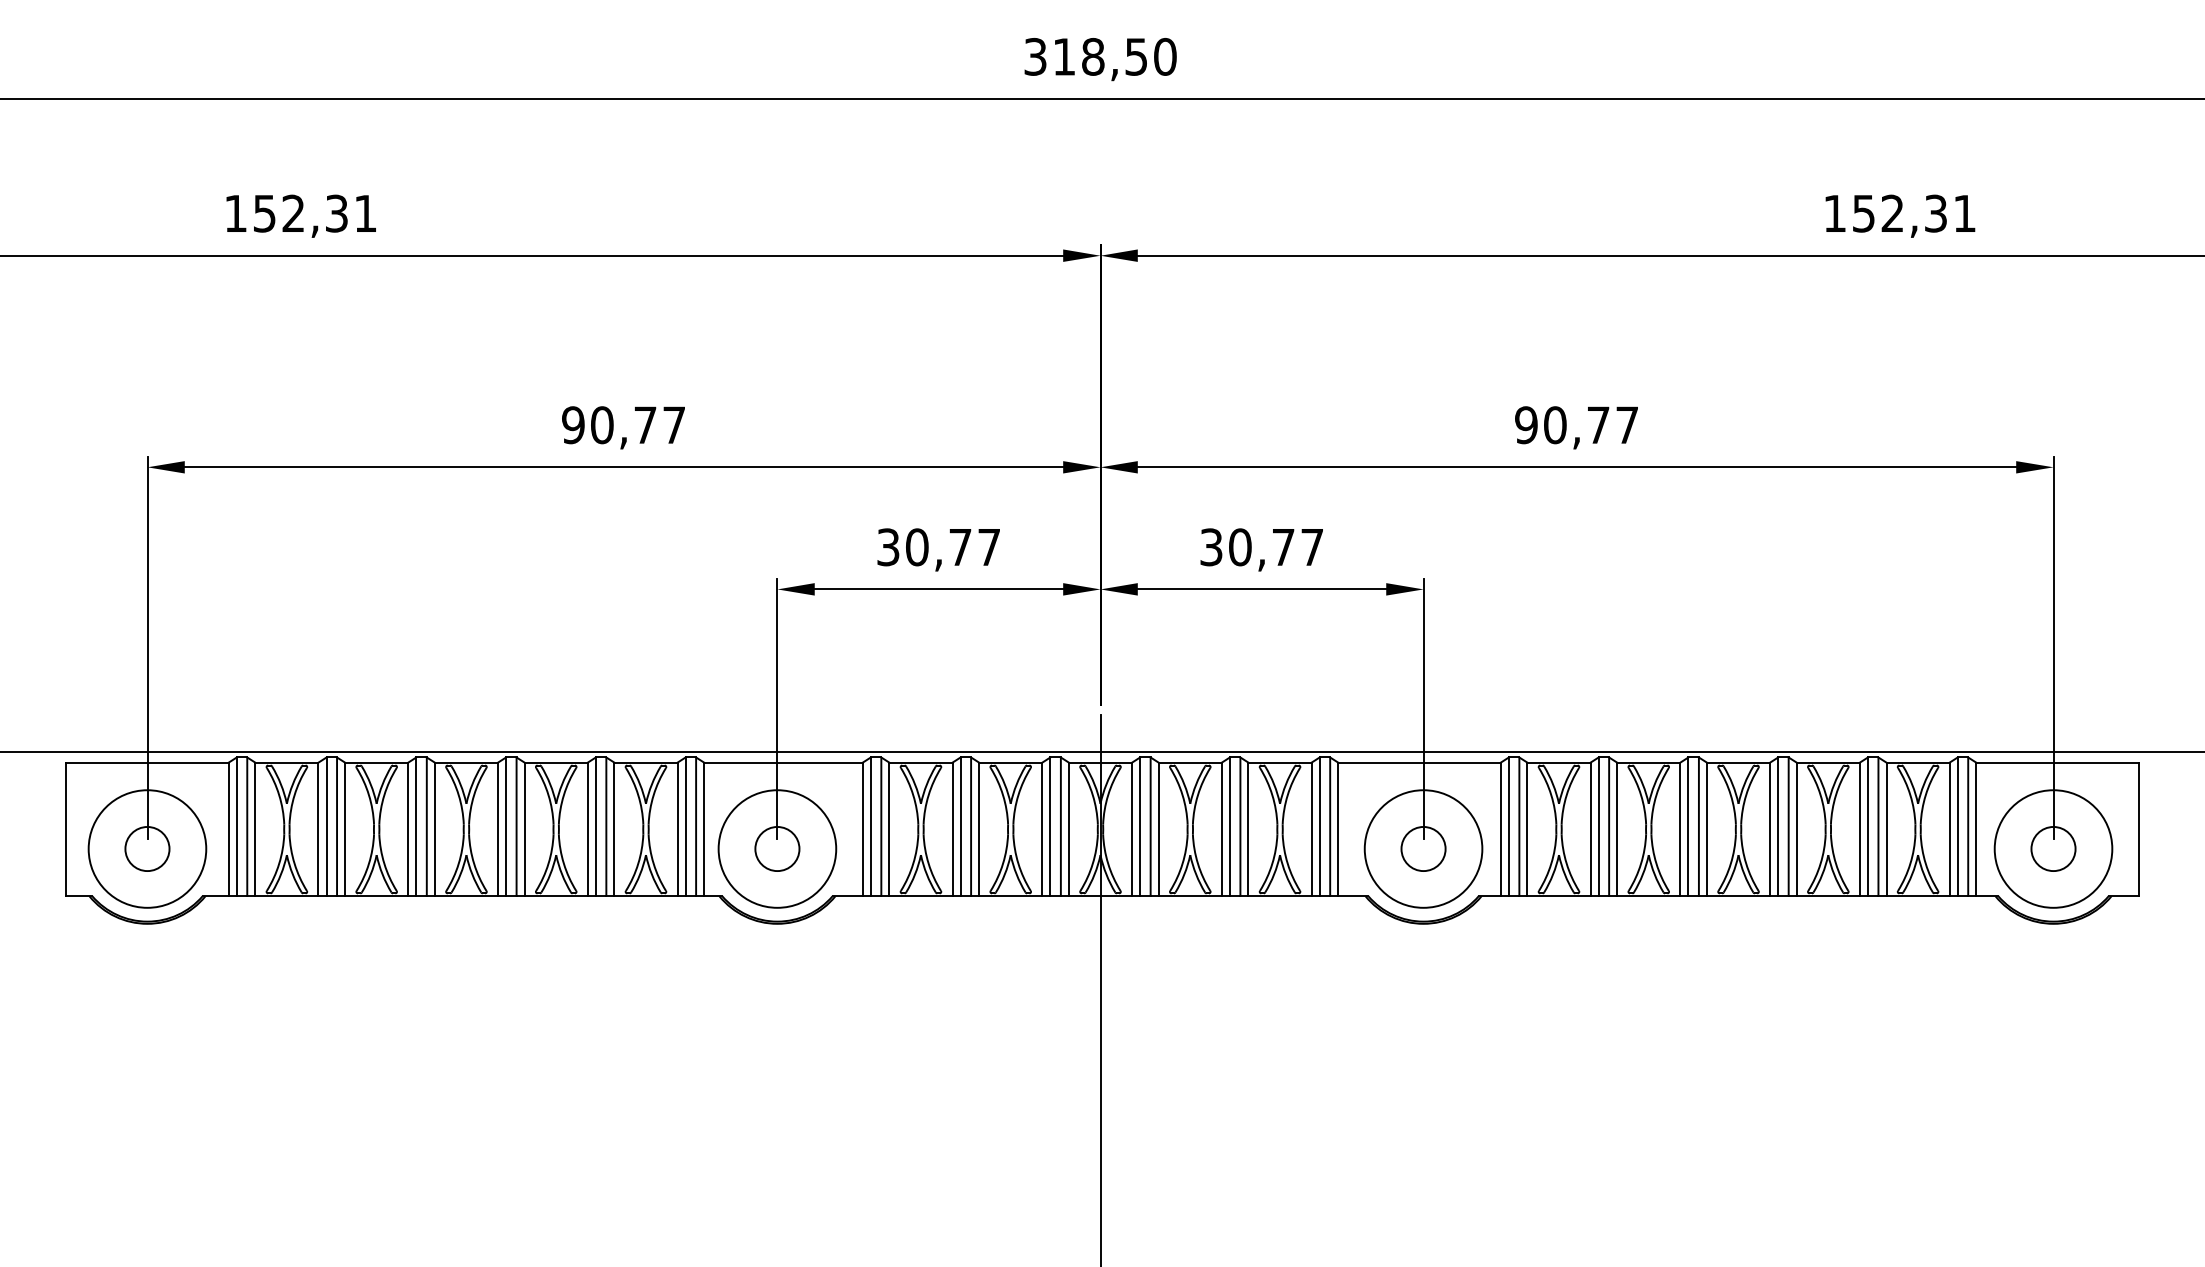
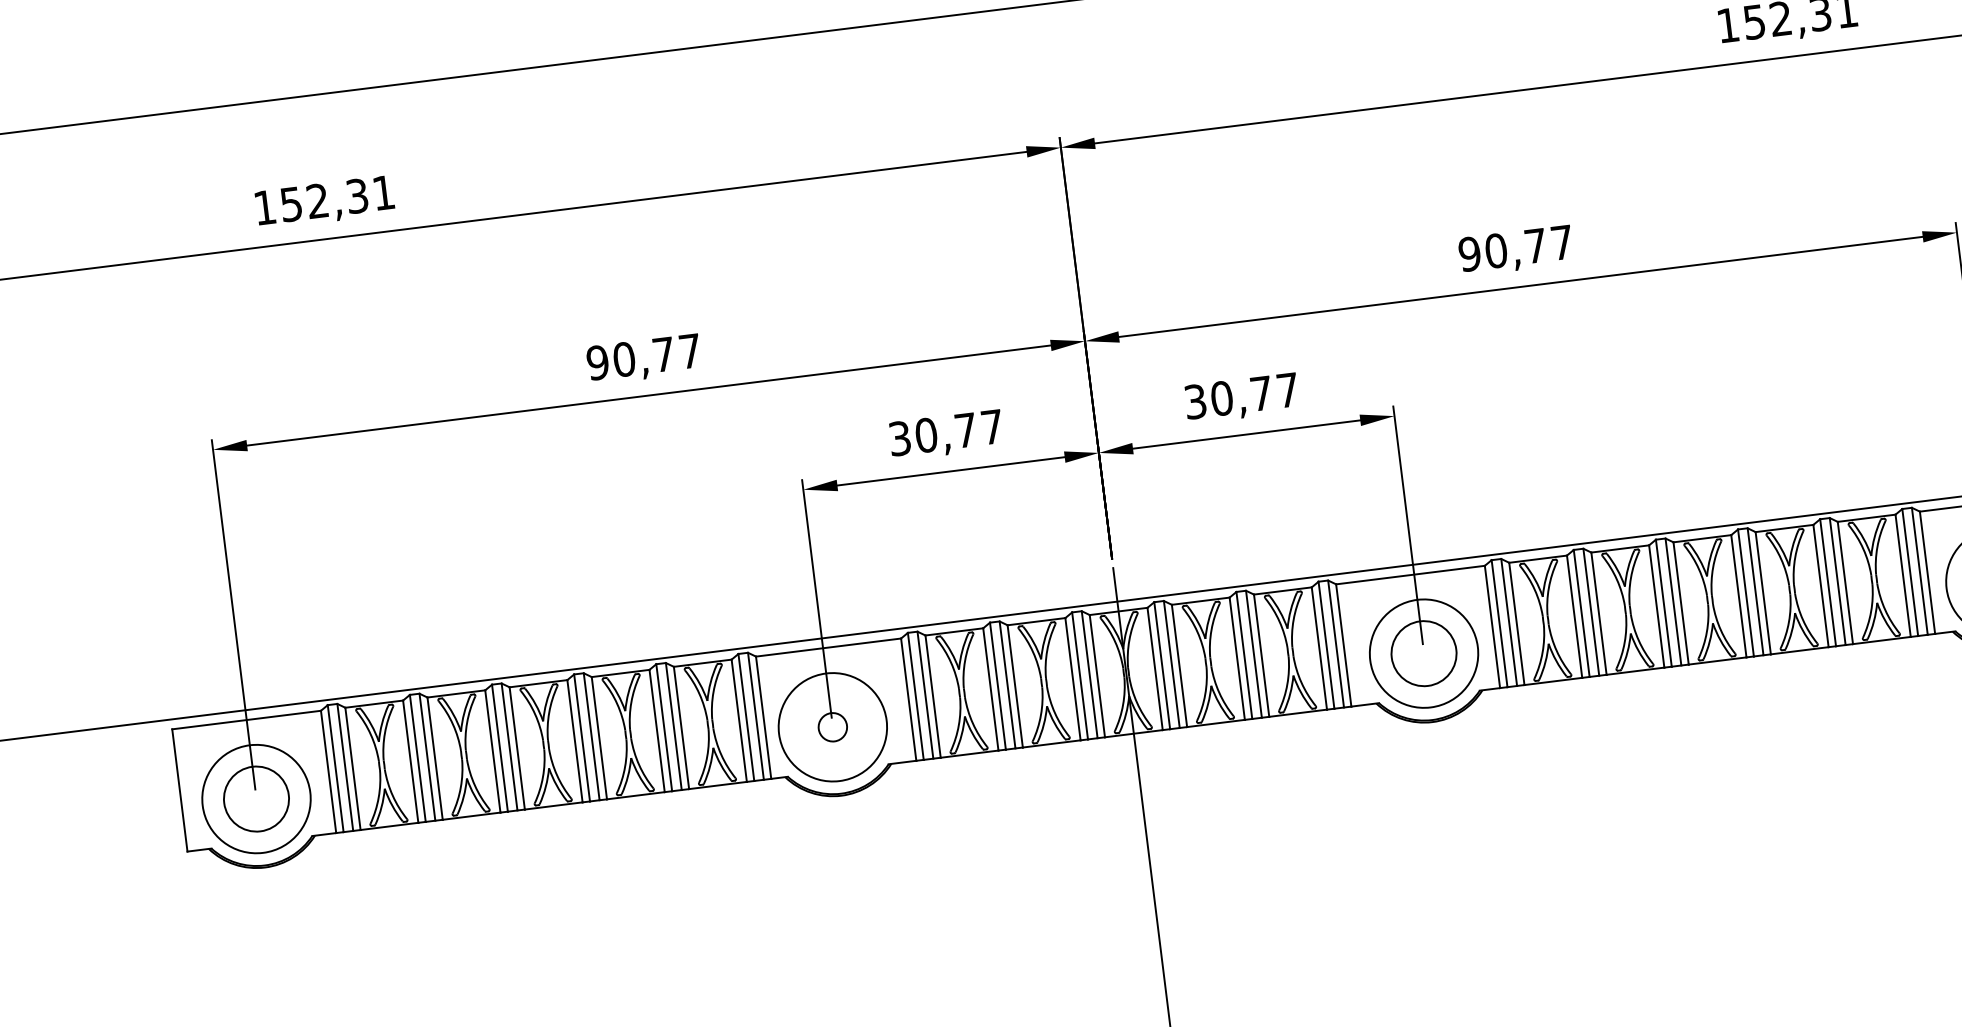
circle: (147, 848) -> (256, 798), size x1.6
circle: (777, 848) -> (832, 726), size x0.7
circle: (1423, 848) -> (1423, 653), size x1.6

